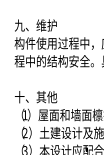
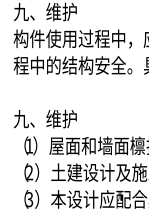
text: (35, 97) -> (44, 119), 十、其他 -> 九、维护

